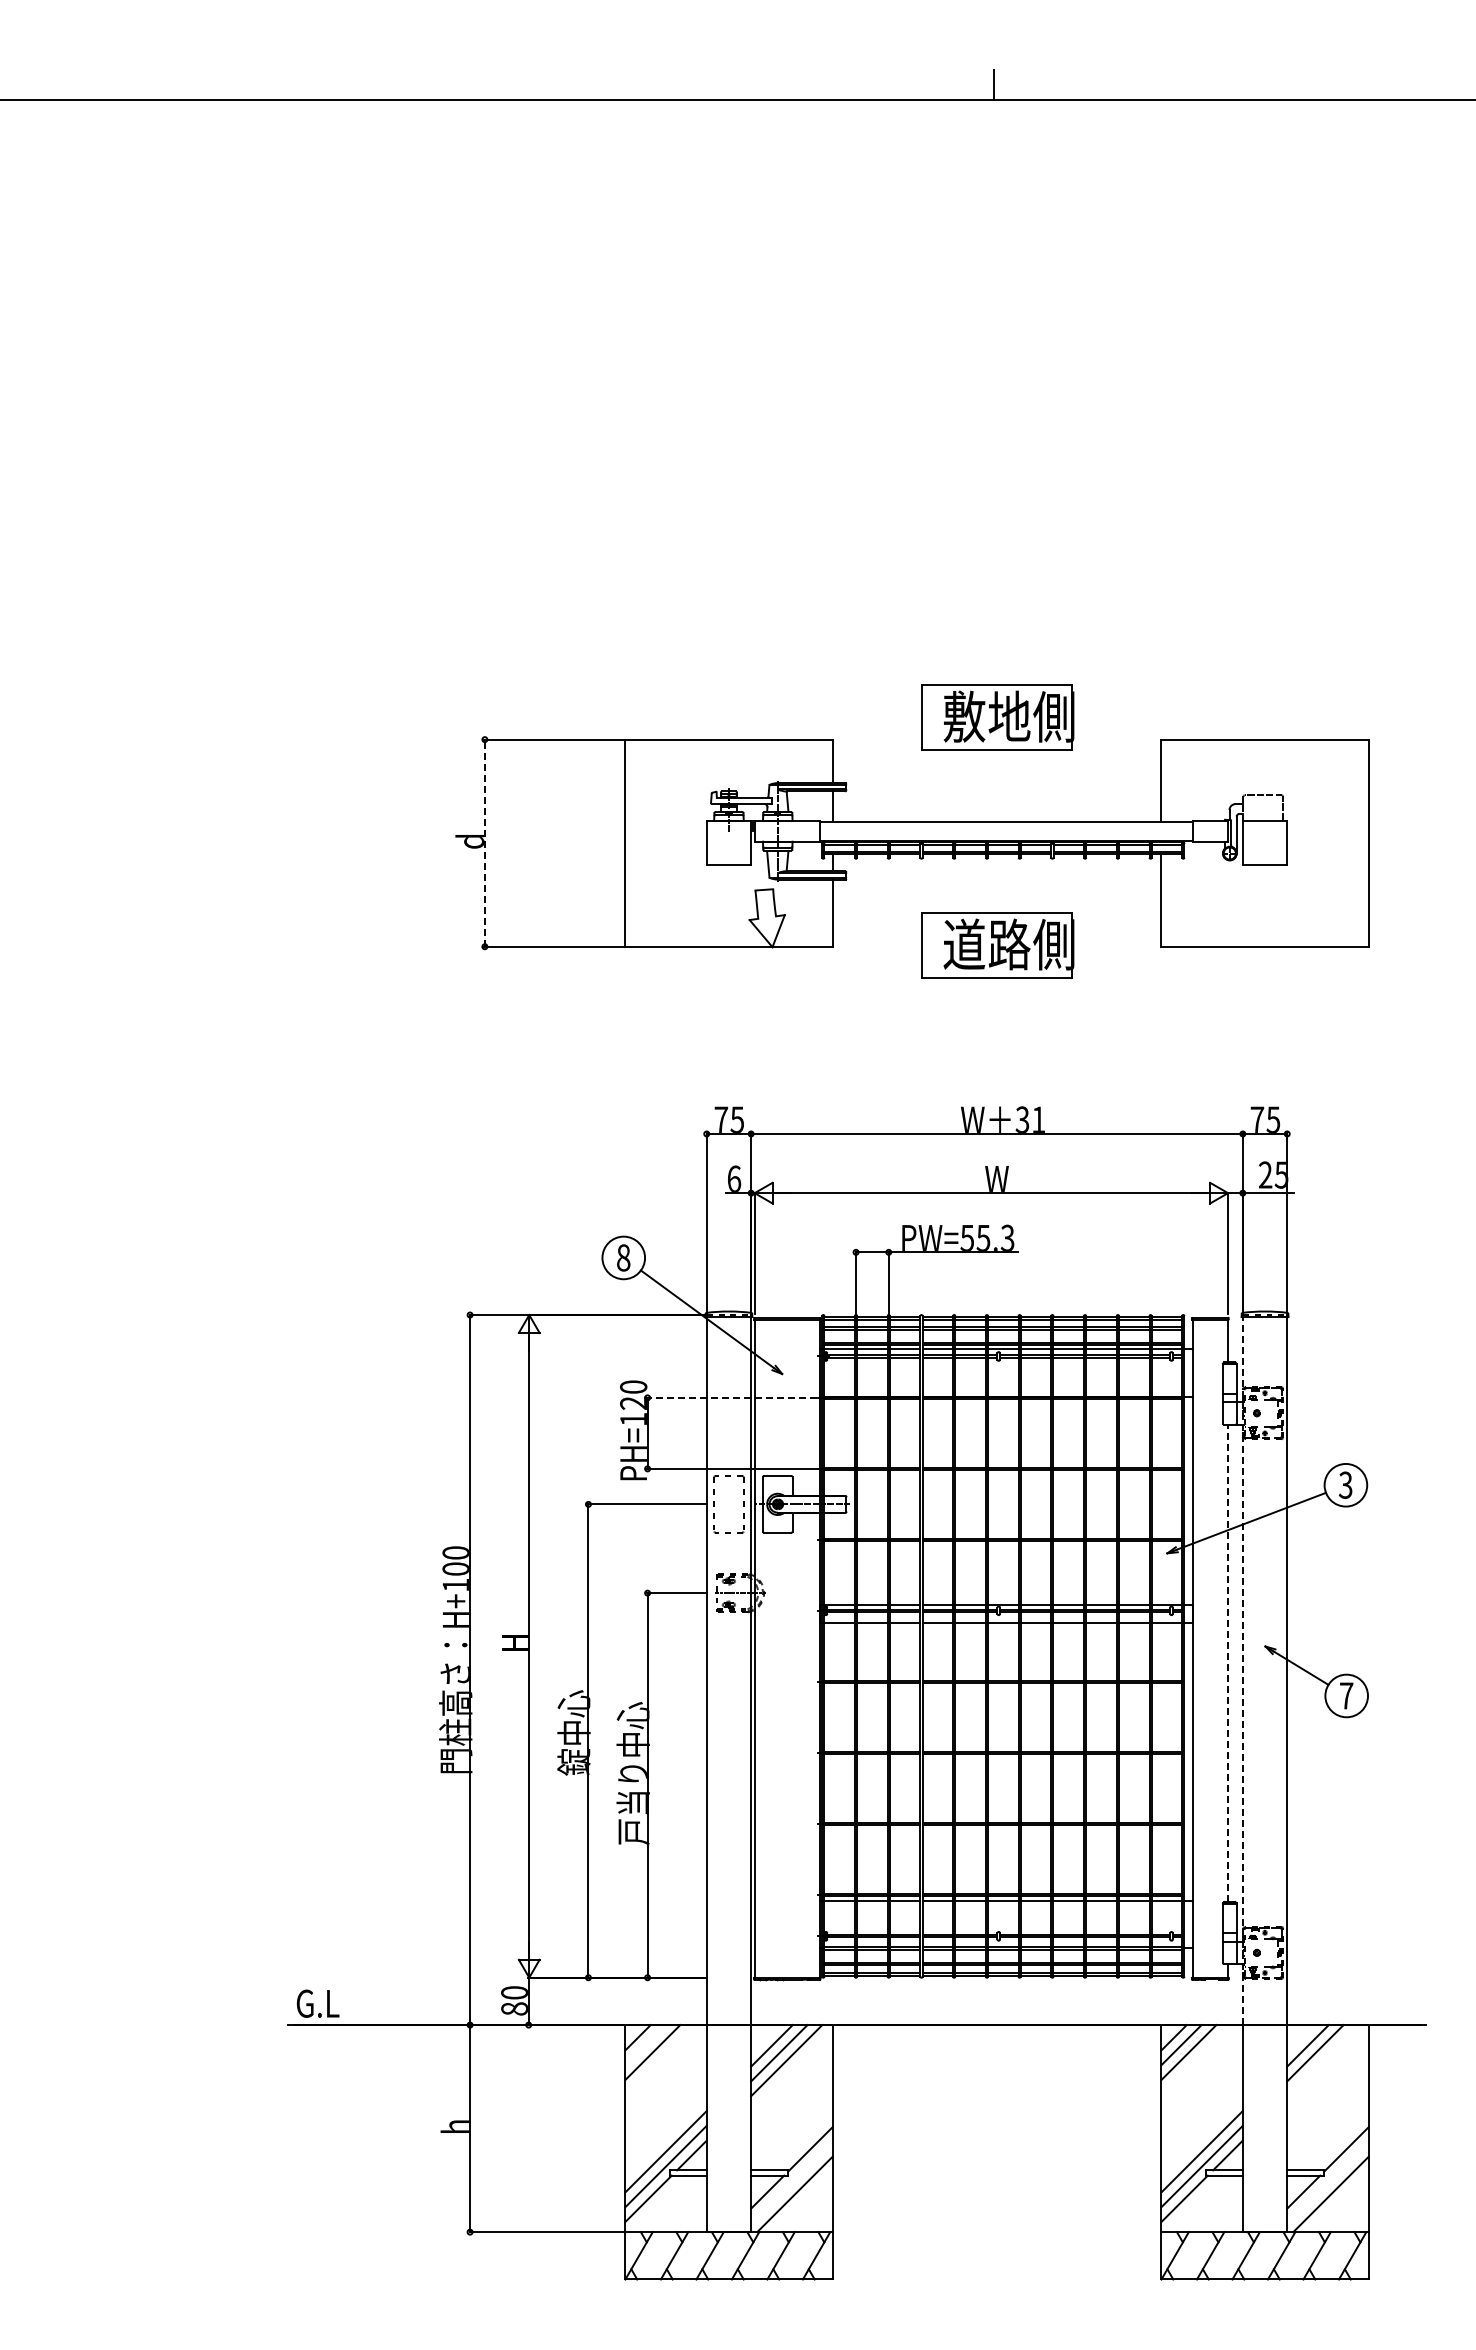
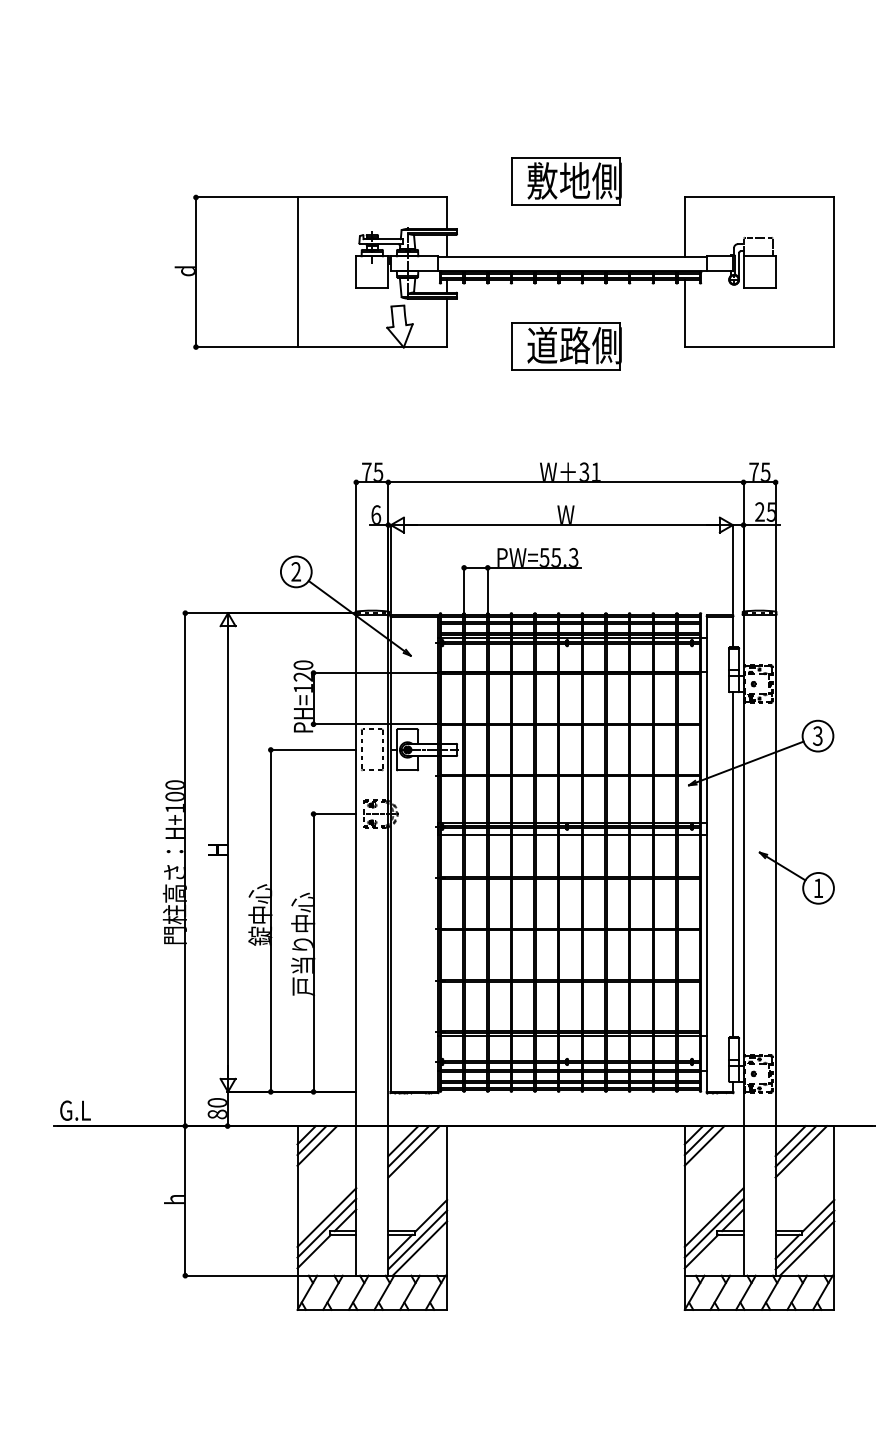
line: (484, 843) -> (195, 272), dashed -> solid
text: (623, 1257) -> (296, 571), 8 -> 2
line: (731, 1397) -> (374, 672), dashed -> solid
line: (1228, 1663) -> (733, 864), dashed -> solid
line: (1242, 1671) -> (743, 870), dashed -> solid
text: (1346, 1695) -> (818, 888), 7 -> 1
line: (645, 2045) -> (312, 1140), added
line: (1322, 2060) -> (801, 1151), added
line: (791, 2182) -> (417, 1239), added
line: (1327, 2182) -> (804, 1239), added

